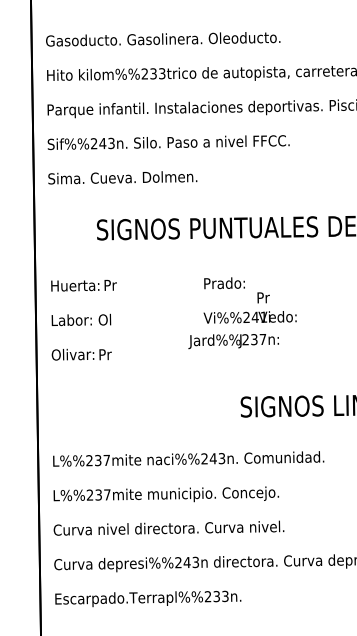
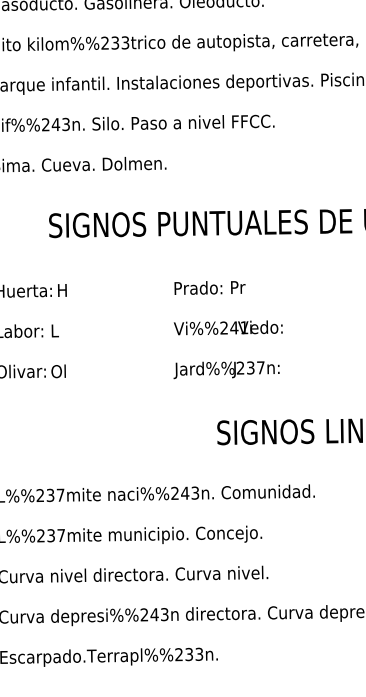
text: (110, 284) -> (64, 289), Pr -> H
text: (263, 297) -> (238, 287), moved
text: (104, 319) -> (57, 330), Ol -> L
text: (233, 341) -> (226, 370), moved
text: (105, 354) -> (59, 371), Pr -> Ol

